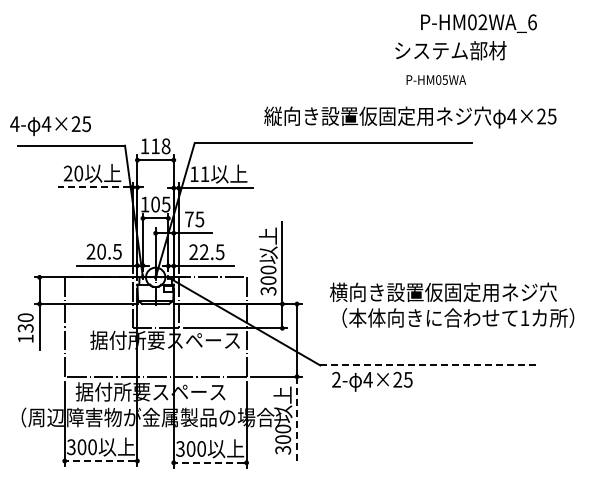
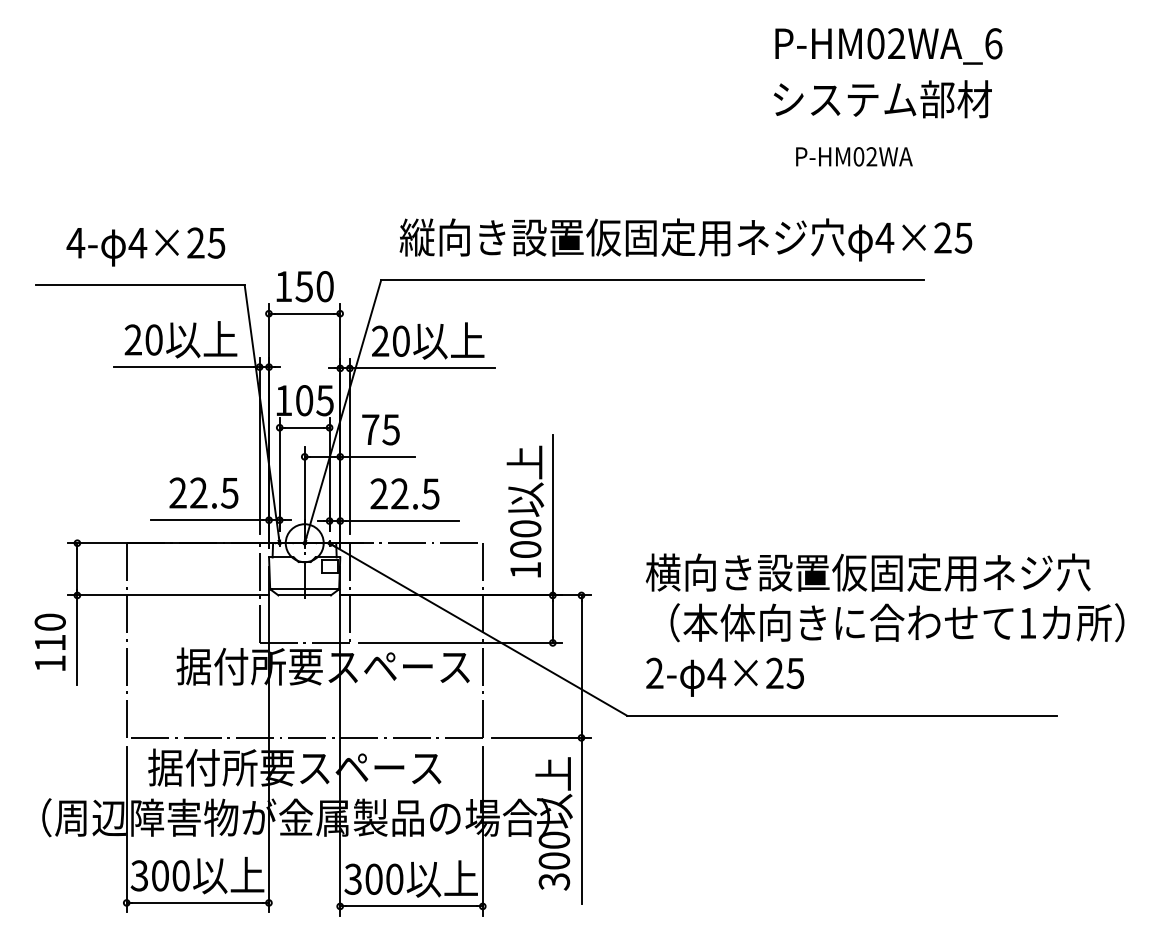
text: (478, 23) -> (887, 46), moved
text: (444, 79) -> (870, 155), P-HM05WA -> P-HM02WA
text: (410, 117) -> (686, 239), moved
text: (50, 126) -> (145, 247), moved
text: (160, 146) -> (314, 286), 118 -> 150
text: (199, 174) -> (390, 341), 11 -> 20
line: (94, 187) -> (184, 367), dashed -> solid
text: (101, 251) -> (198, 492), 20.5 -> 22.5
text: (268, 291) -> (525, 570), 300 -> 100
text: (25, 328) -> (49, 643), 130 -> 110
line: (430, 365) -> (842, 715), dashed -> solid
text: (372, 381) -> (725, 676), moved
line: (297, 419) -> (582, 821), dashed -> solid
line: (100, 461) -> (196, 903), dashed -> solid
line: (210, 462) -> (412, 905), dashed -> solid

